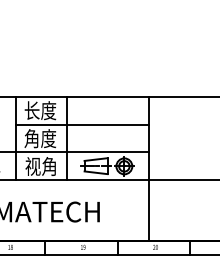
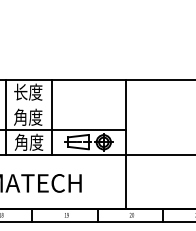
line: (81, 124) -> (65, 104), removed
text: (40, 166) -> (28, 142), 视角 -> 角度

